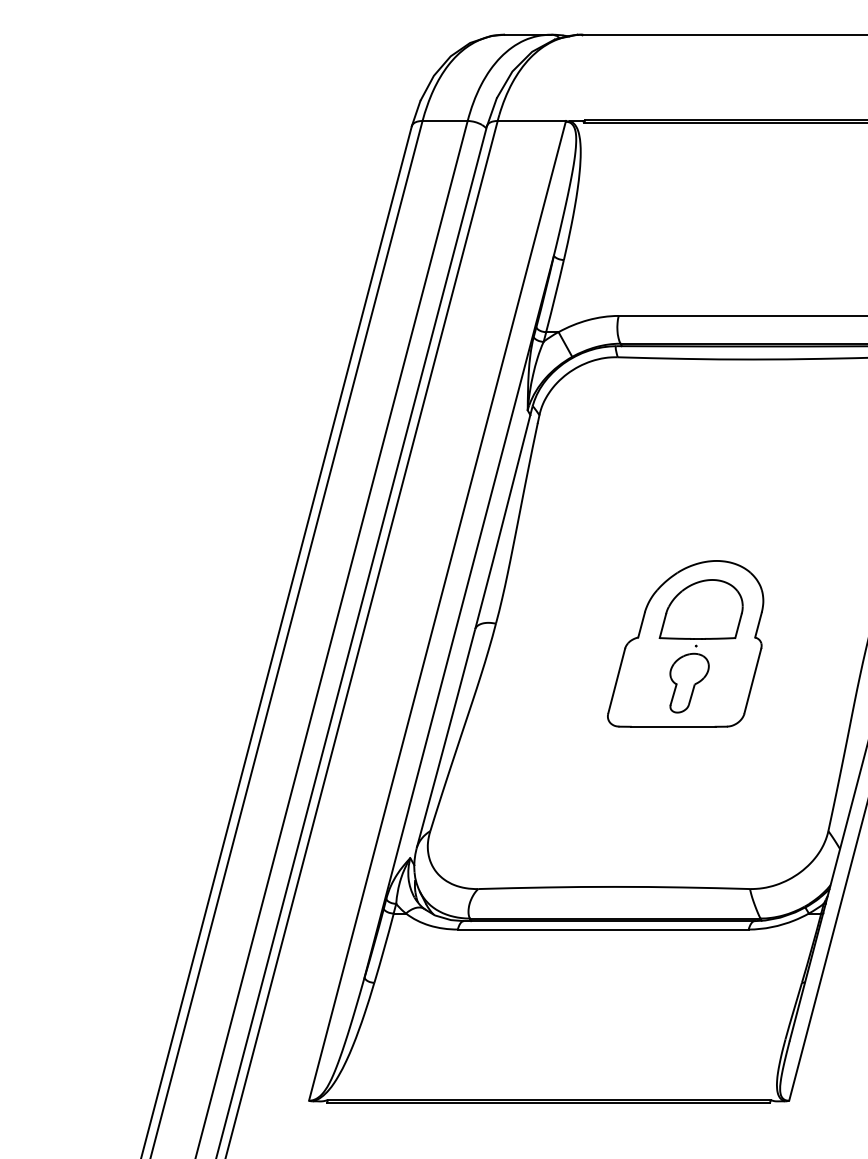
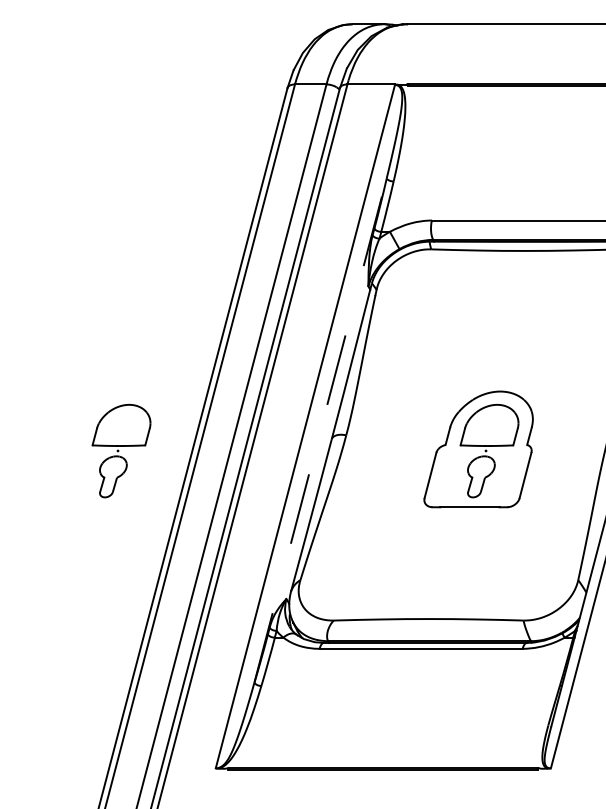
line: (459, 616) -> (320, 430), solid -> dashed
part: (173, 646) -> (121, 451), added

